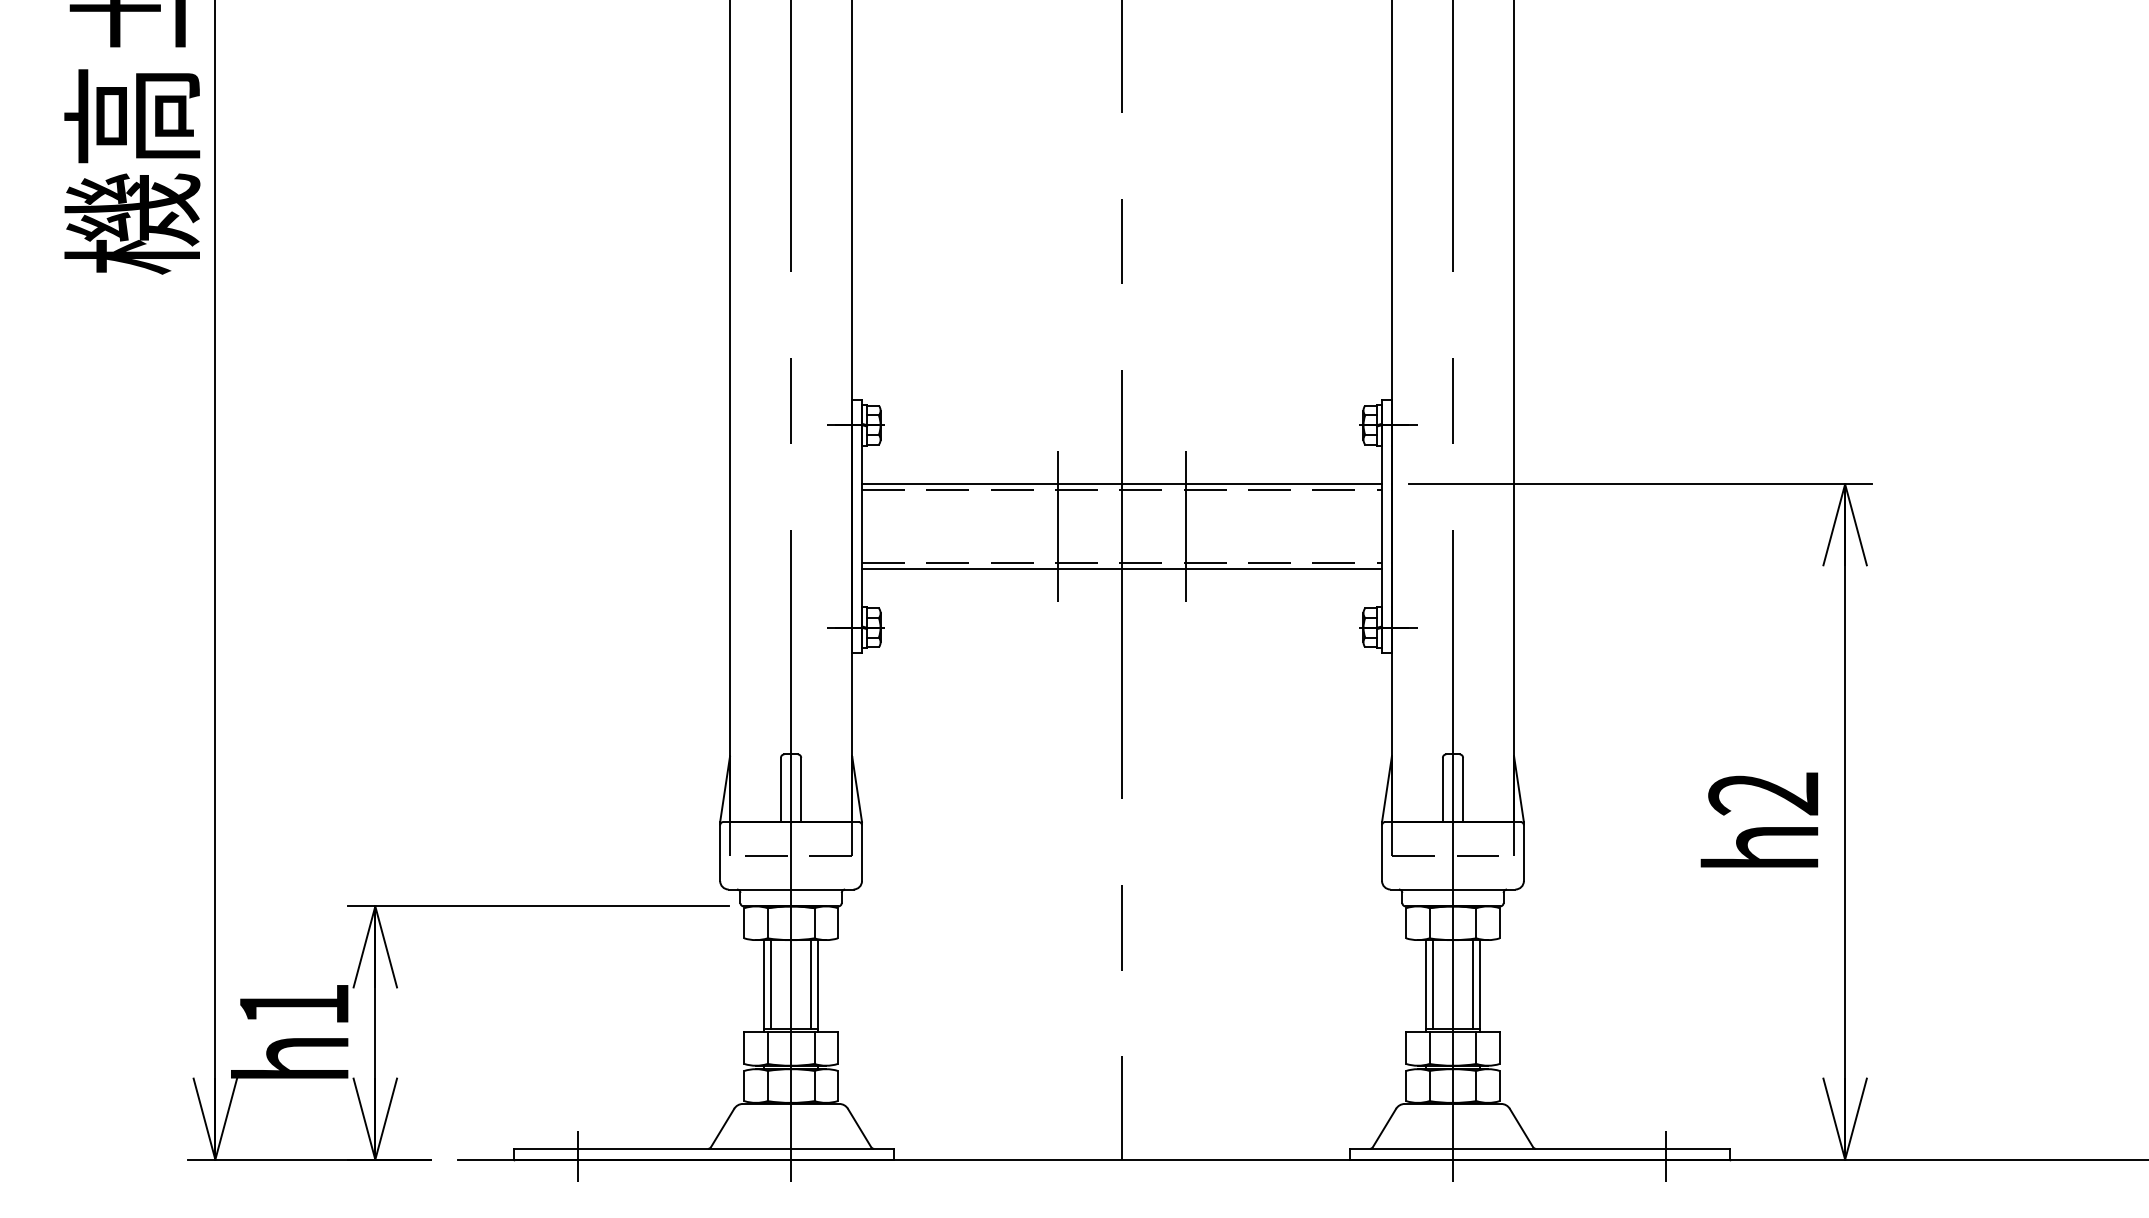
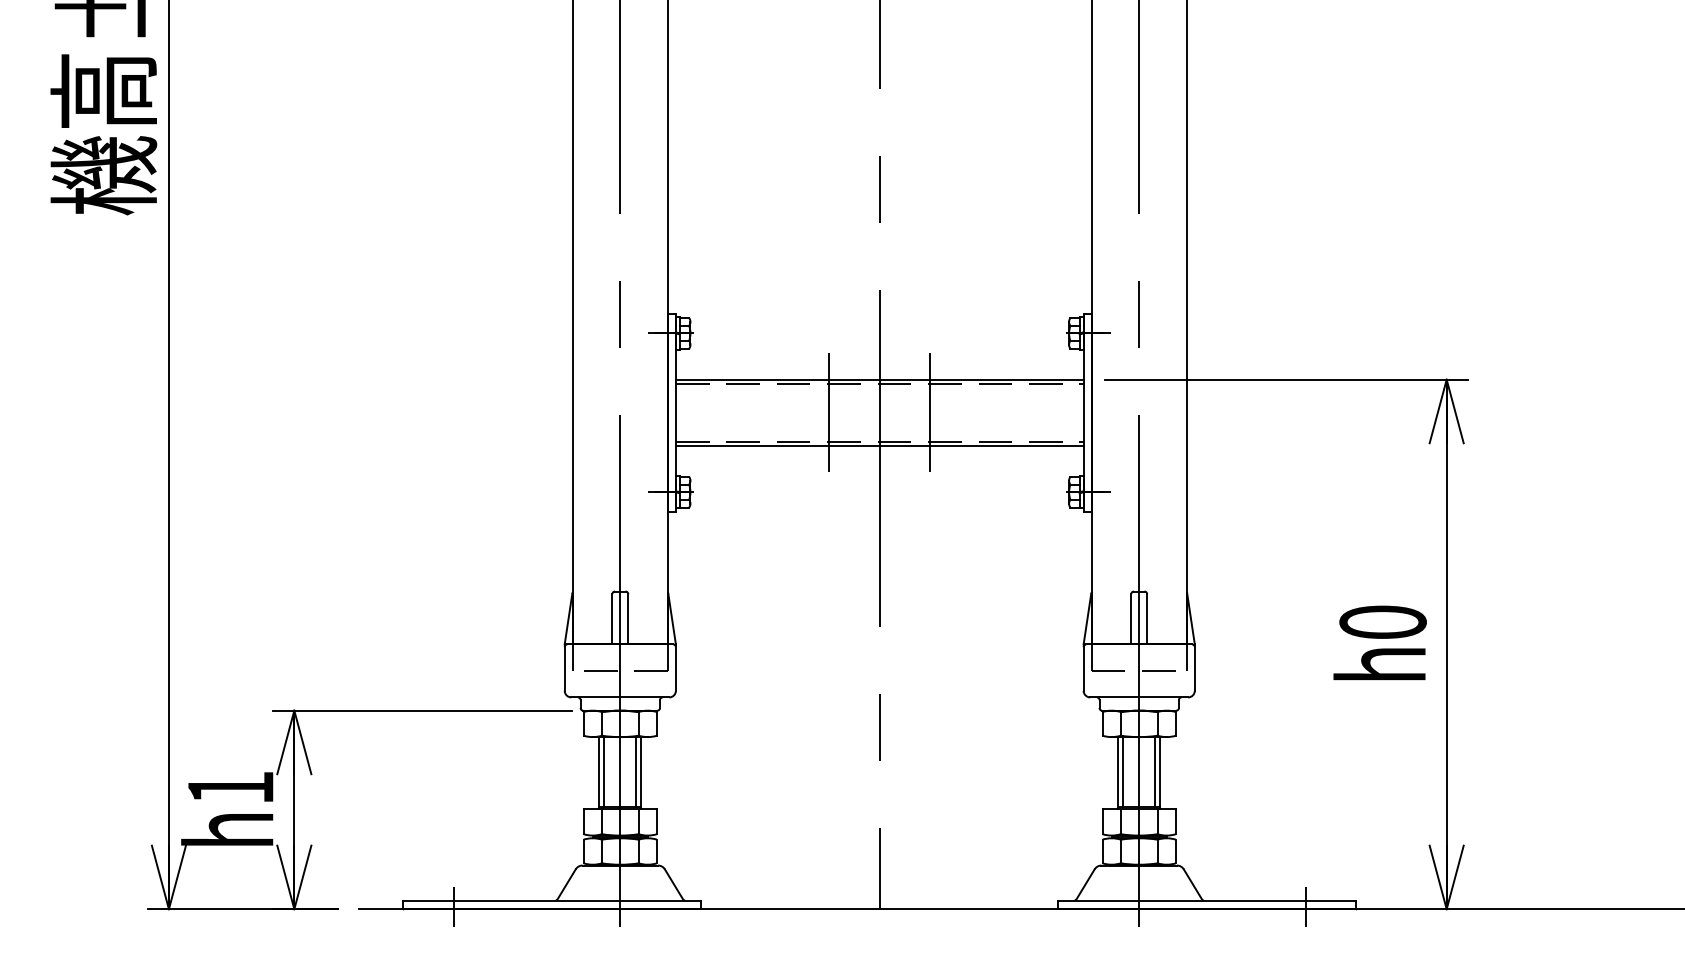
text: (1763, 793) -> (1382, 622), h2 -> h0

